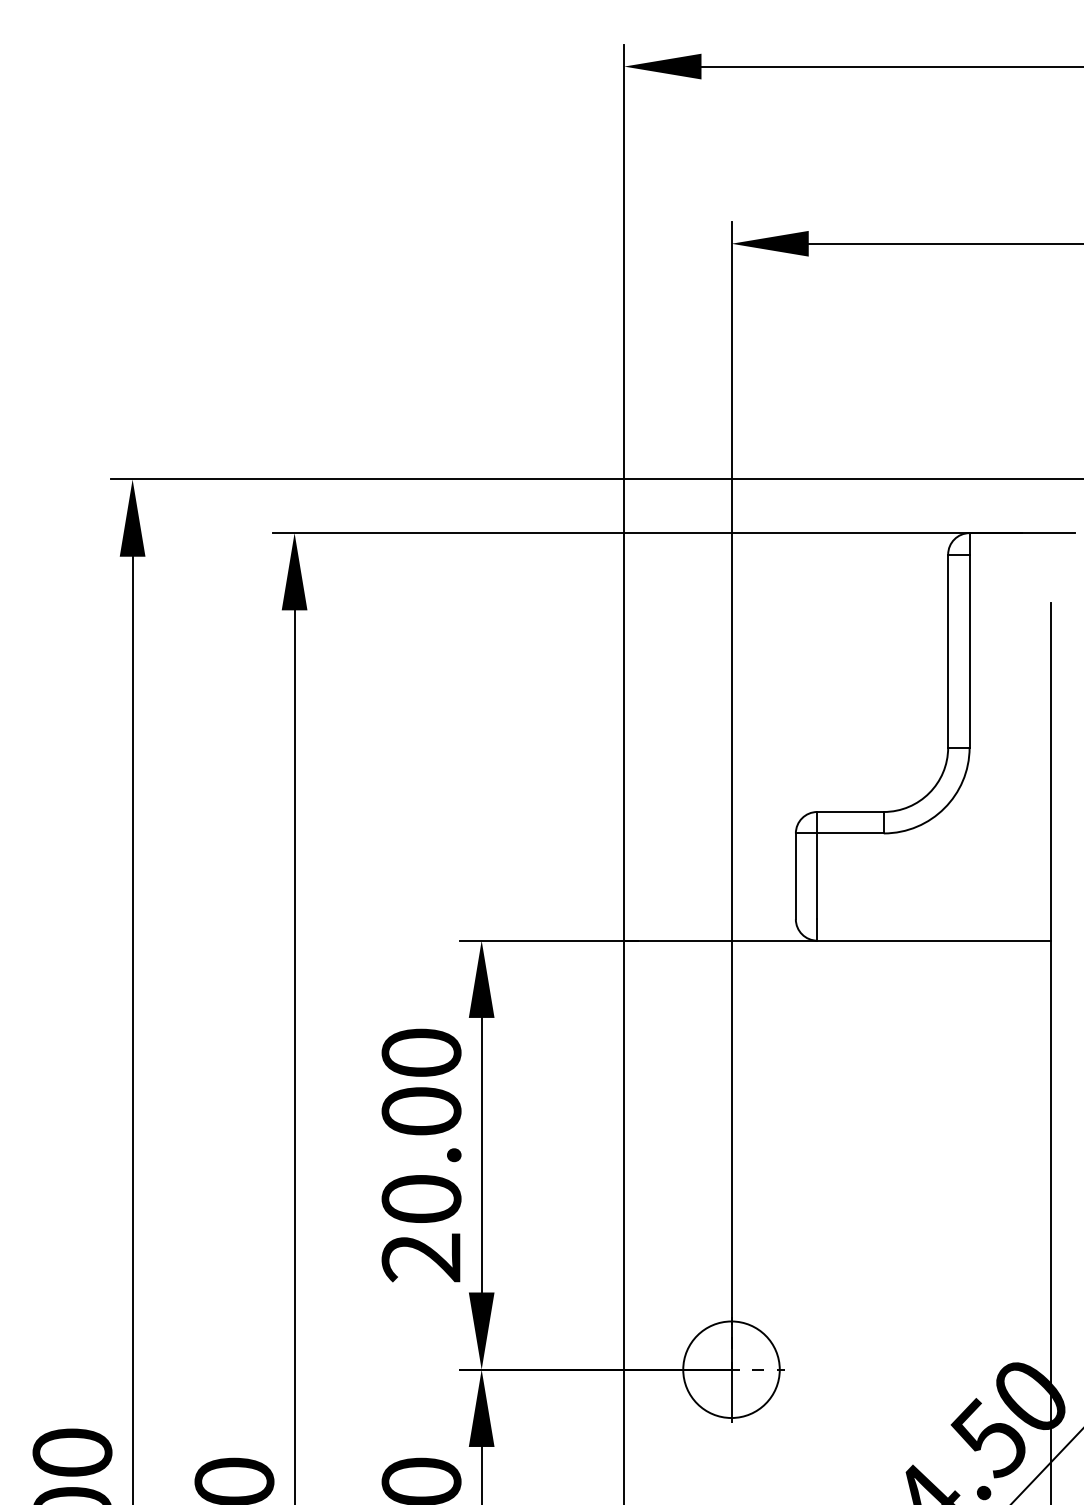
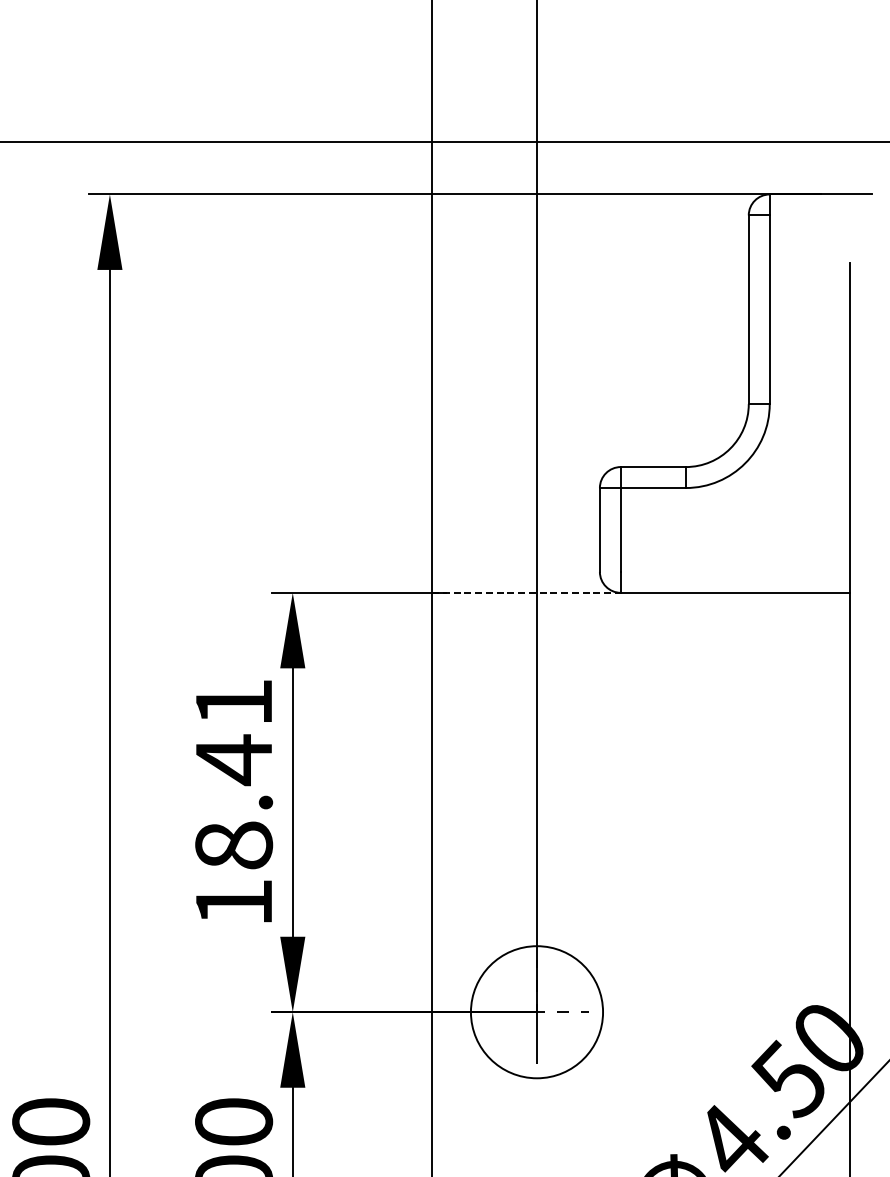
line: (720, 940) -> (526, 592), solid -> dashed
text: (421, 1155) -> (233, 802), 20.00 -> 18.41
circle: (731, 1369) -> (536, 1012), size x1.4

